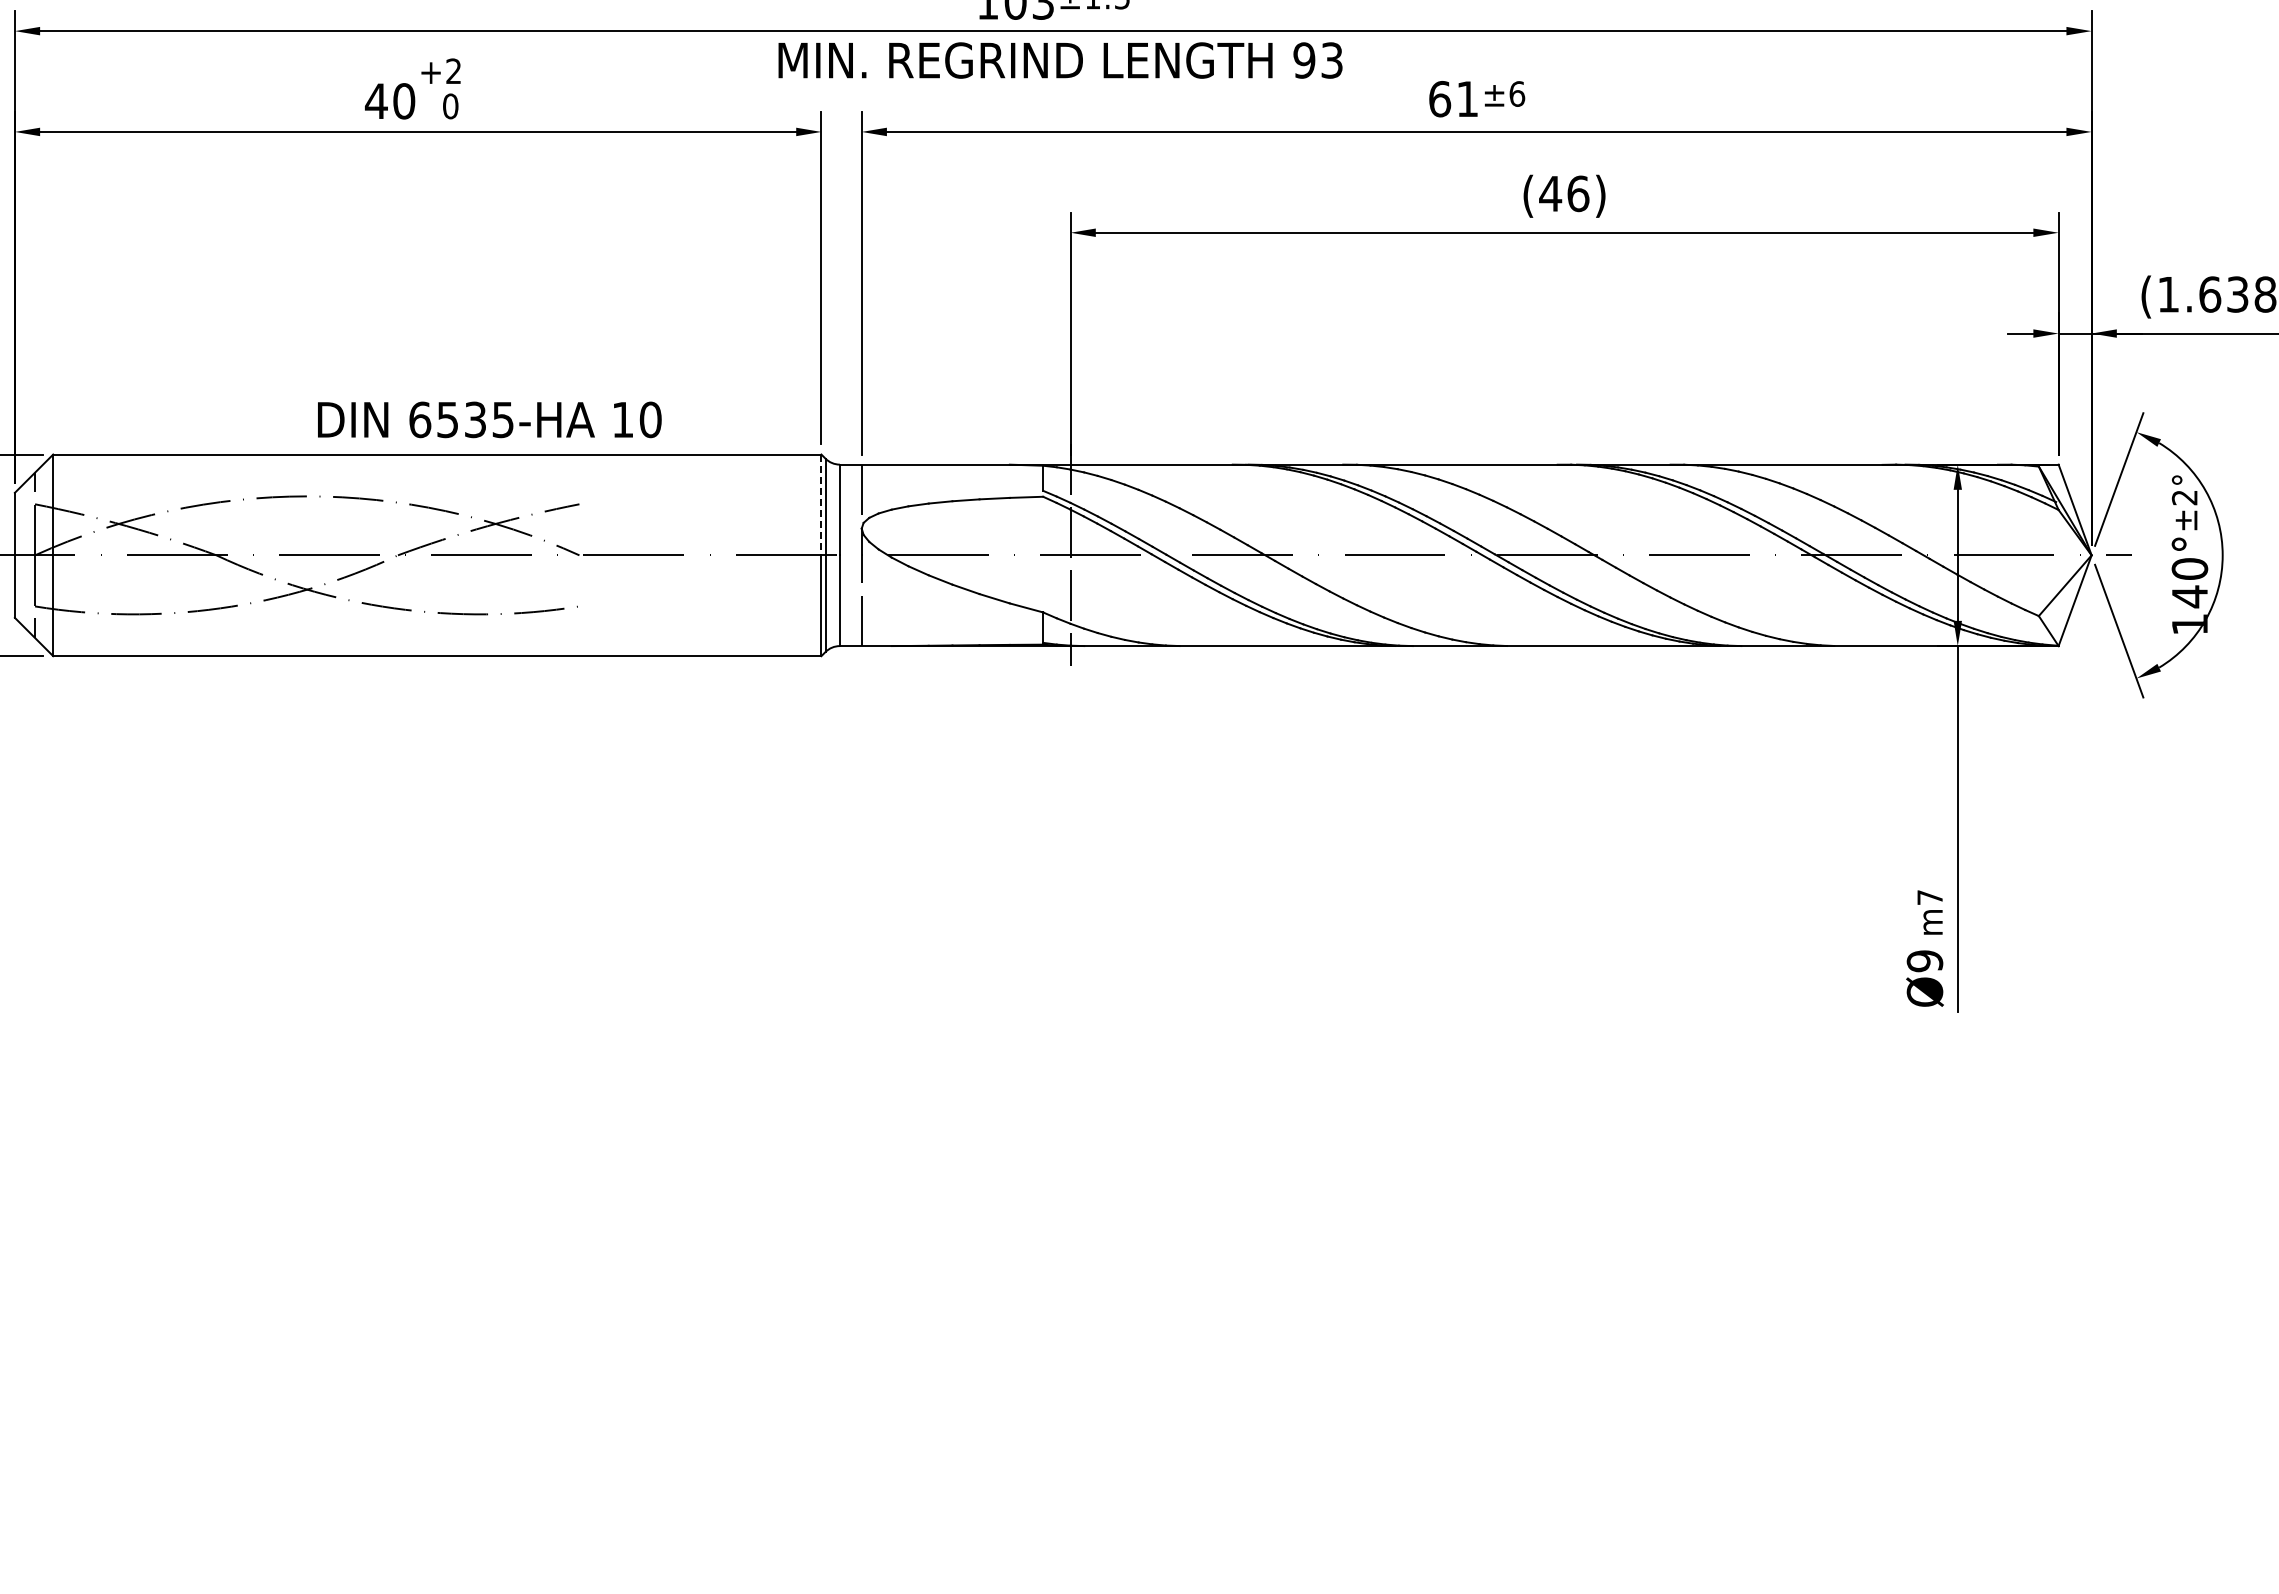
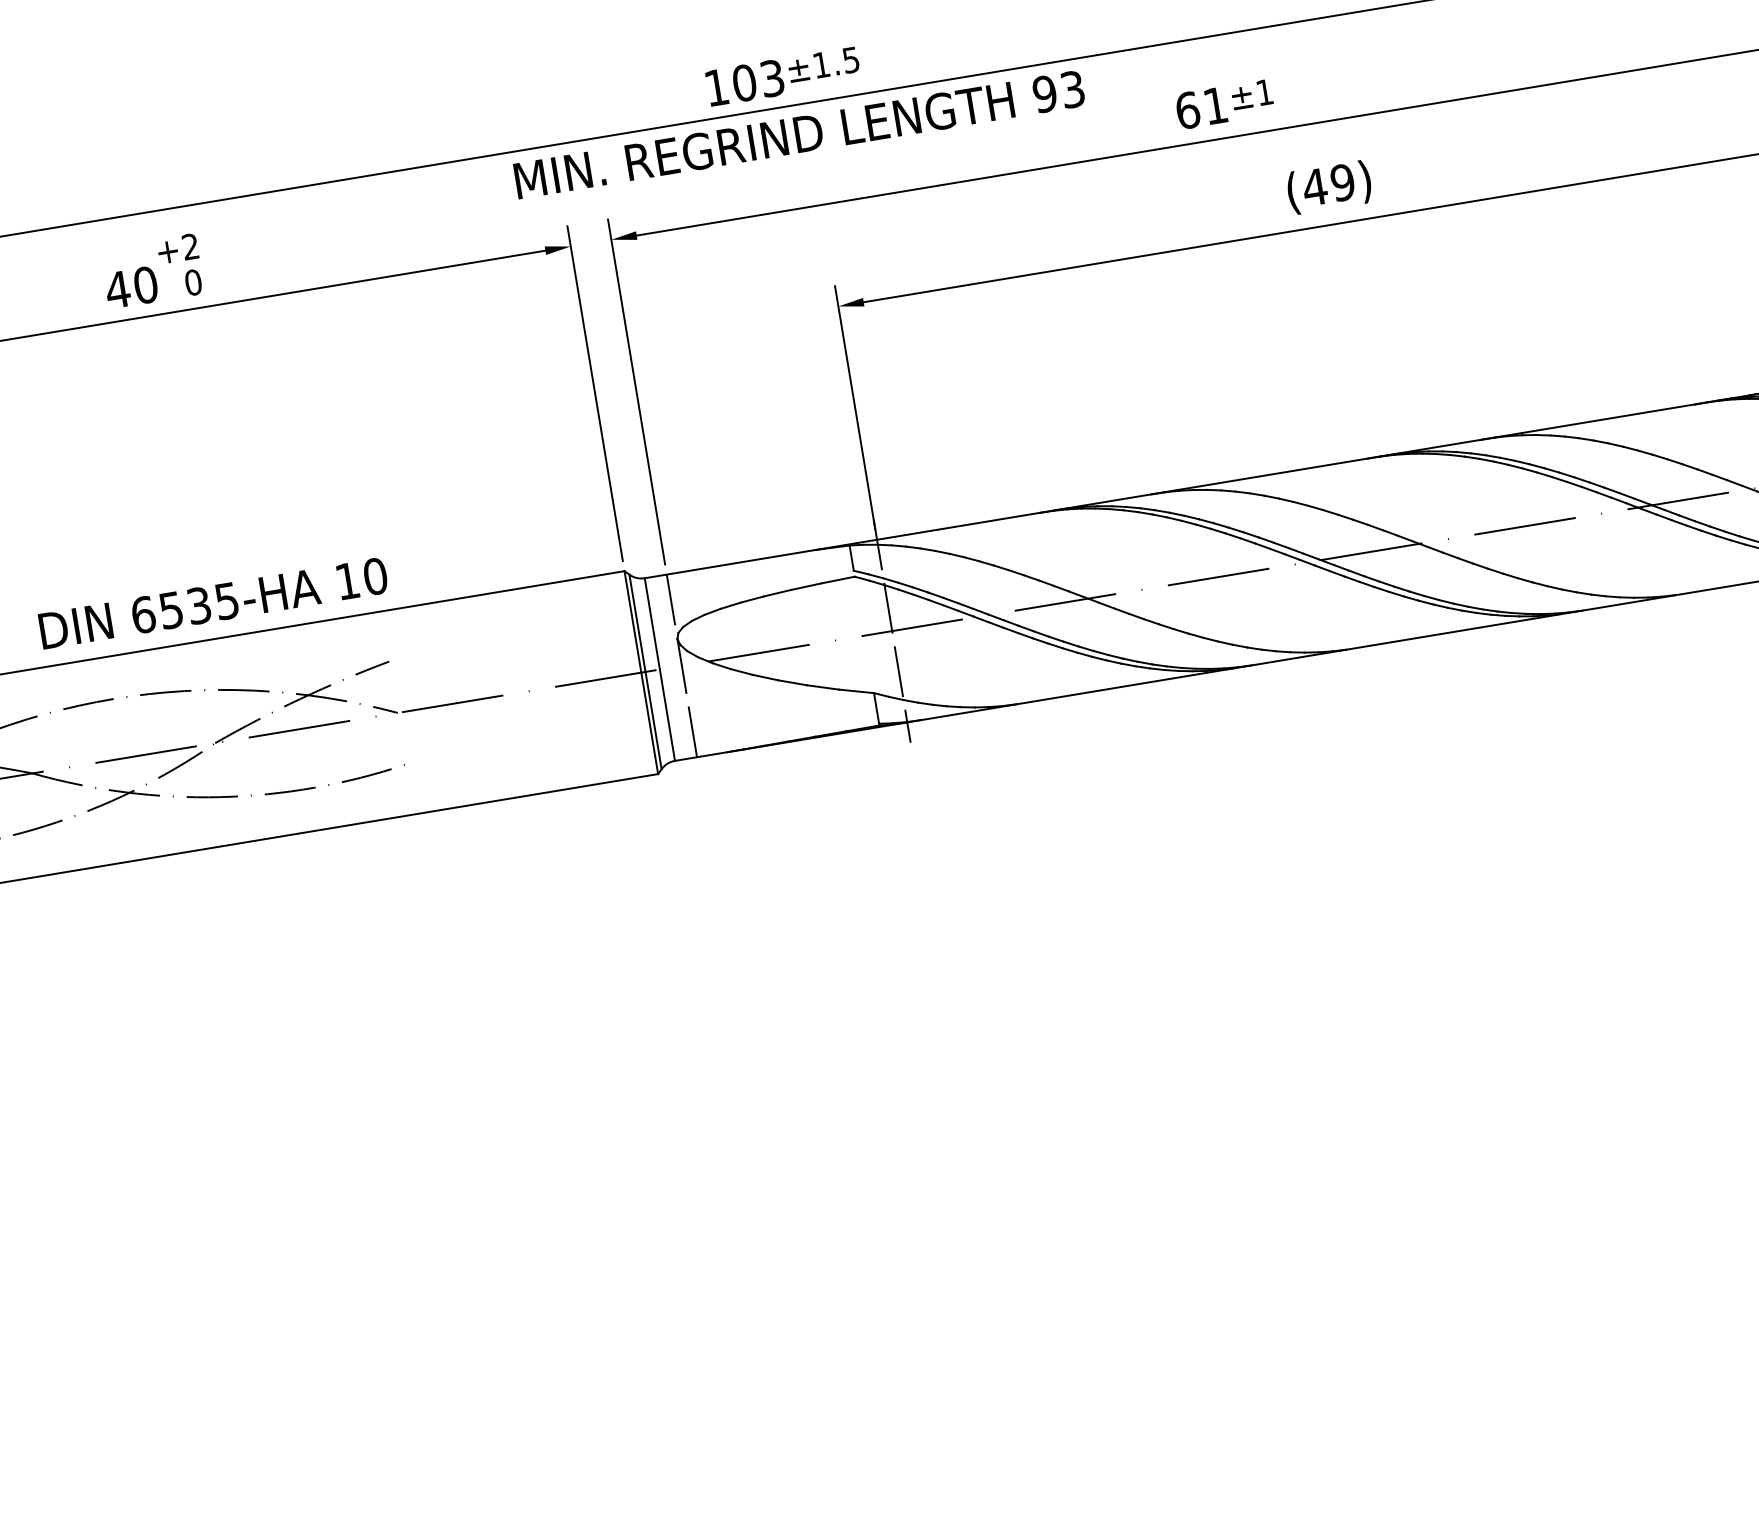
text: (1517, 93) -> (1264, 91), ±6 -> ±1
text: (1578, 193) -> (1342, 182), (46) -> (49)
text: (489, 419) -> (213, 603), moved
line: (821, 505) -> (633, 622), dashed -> solid

